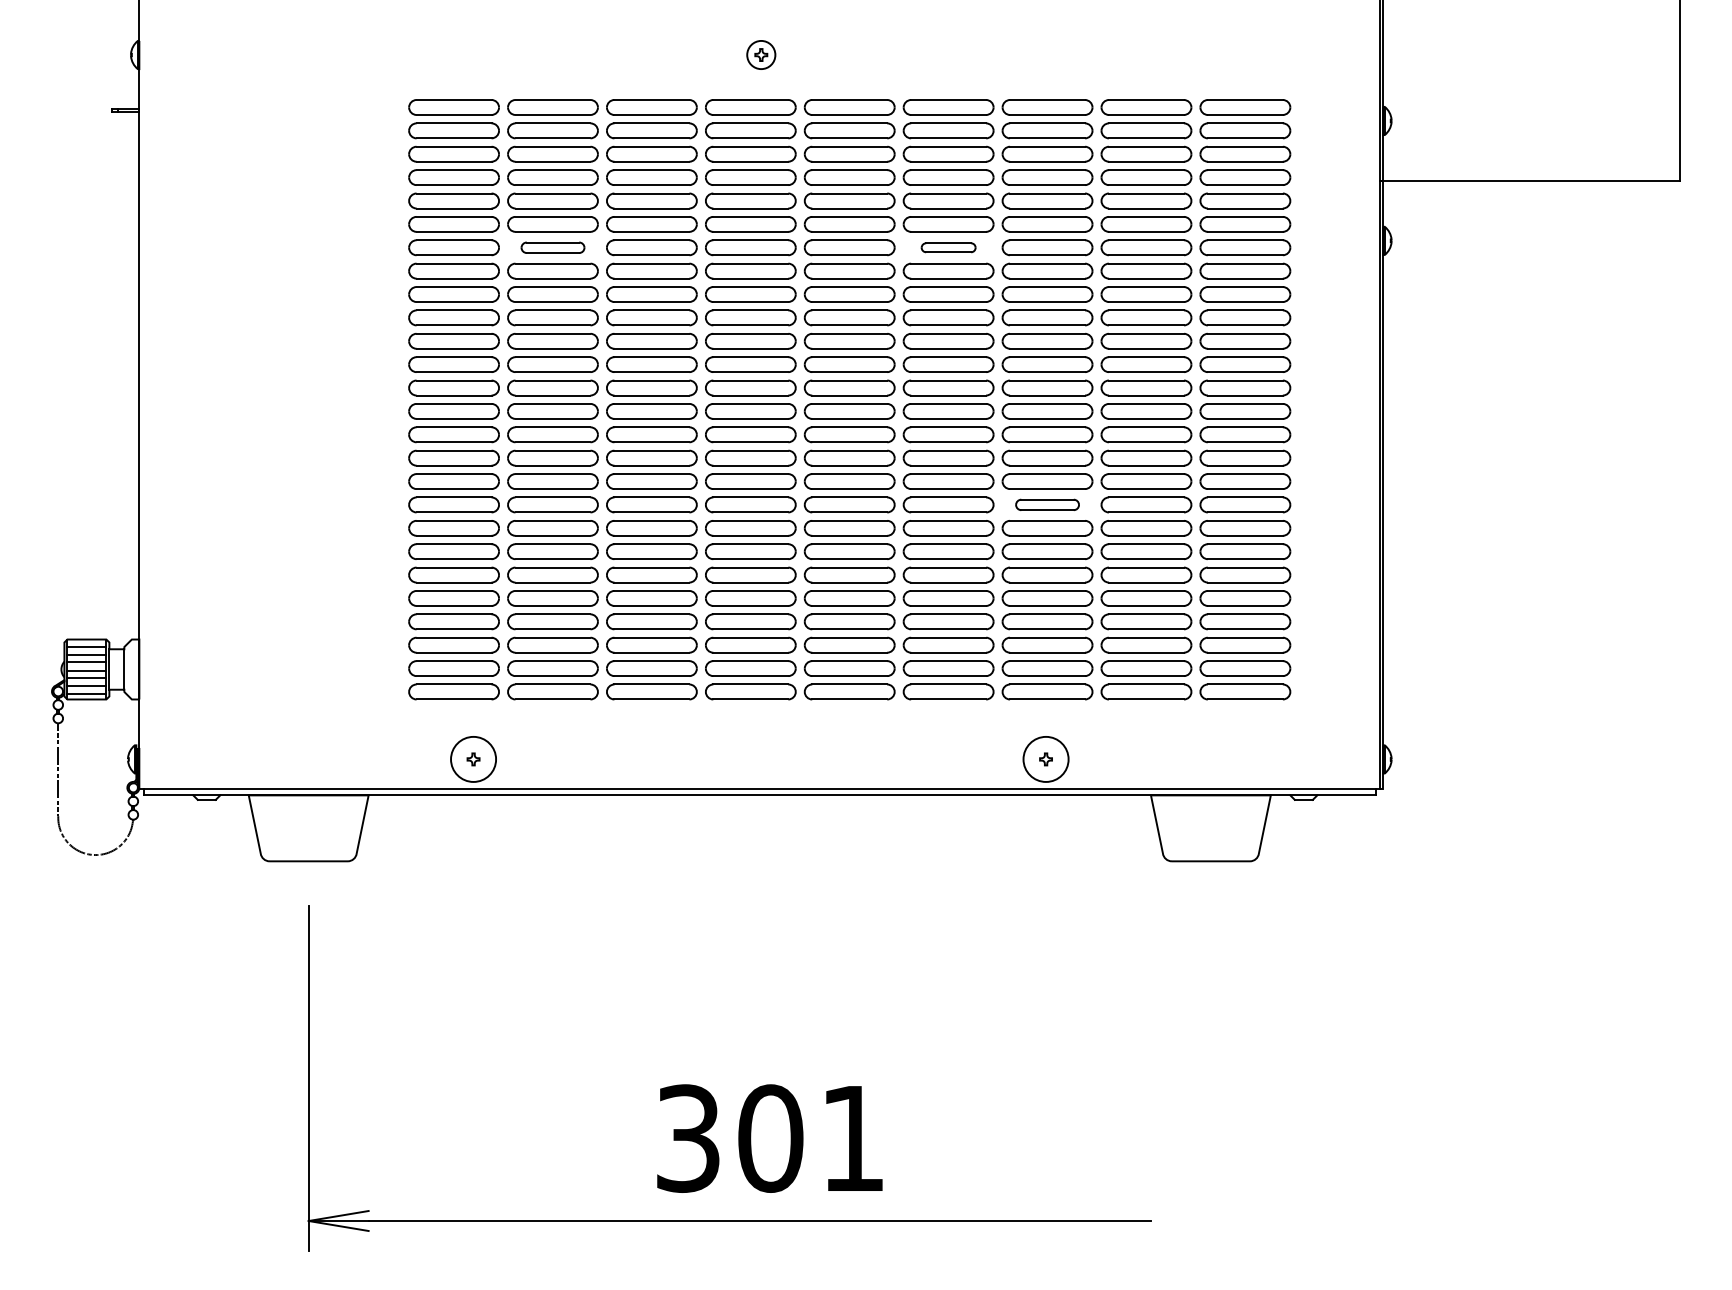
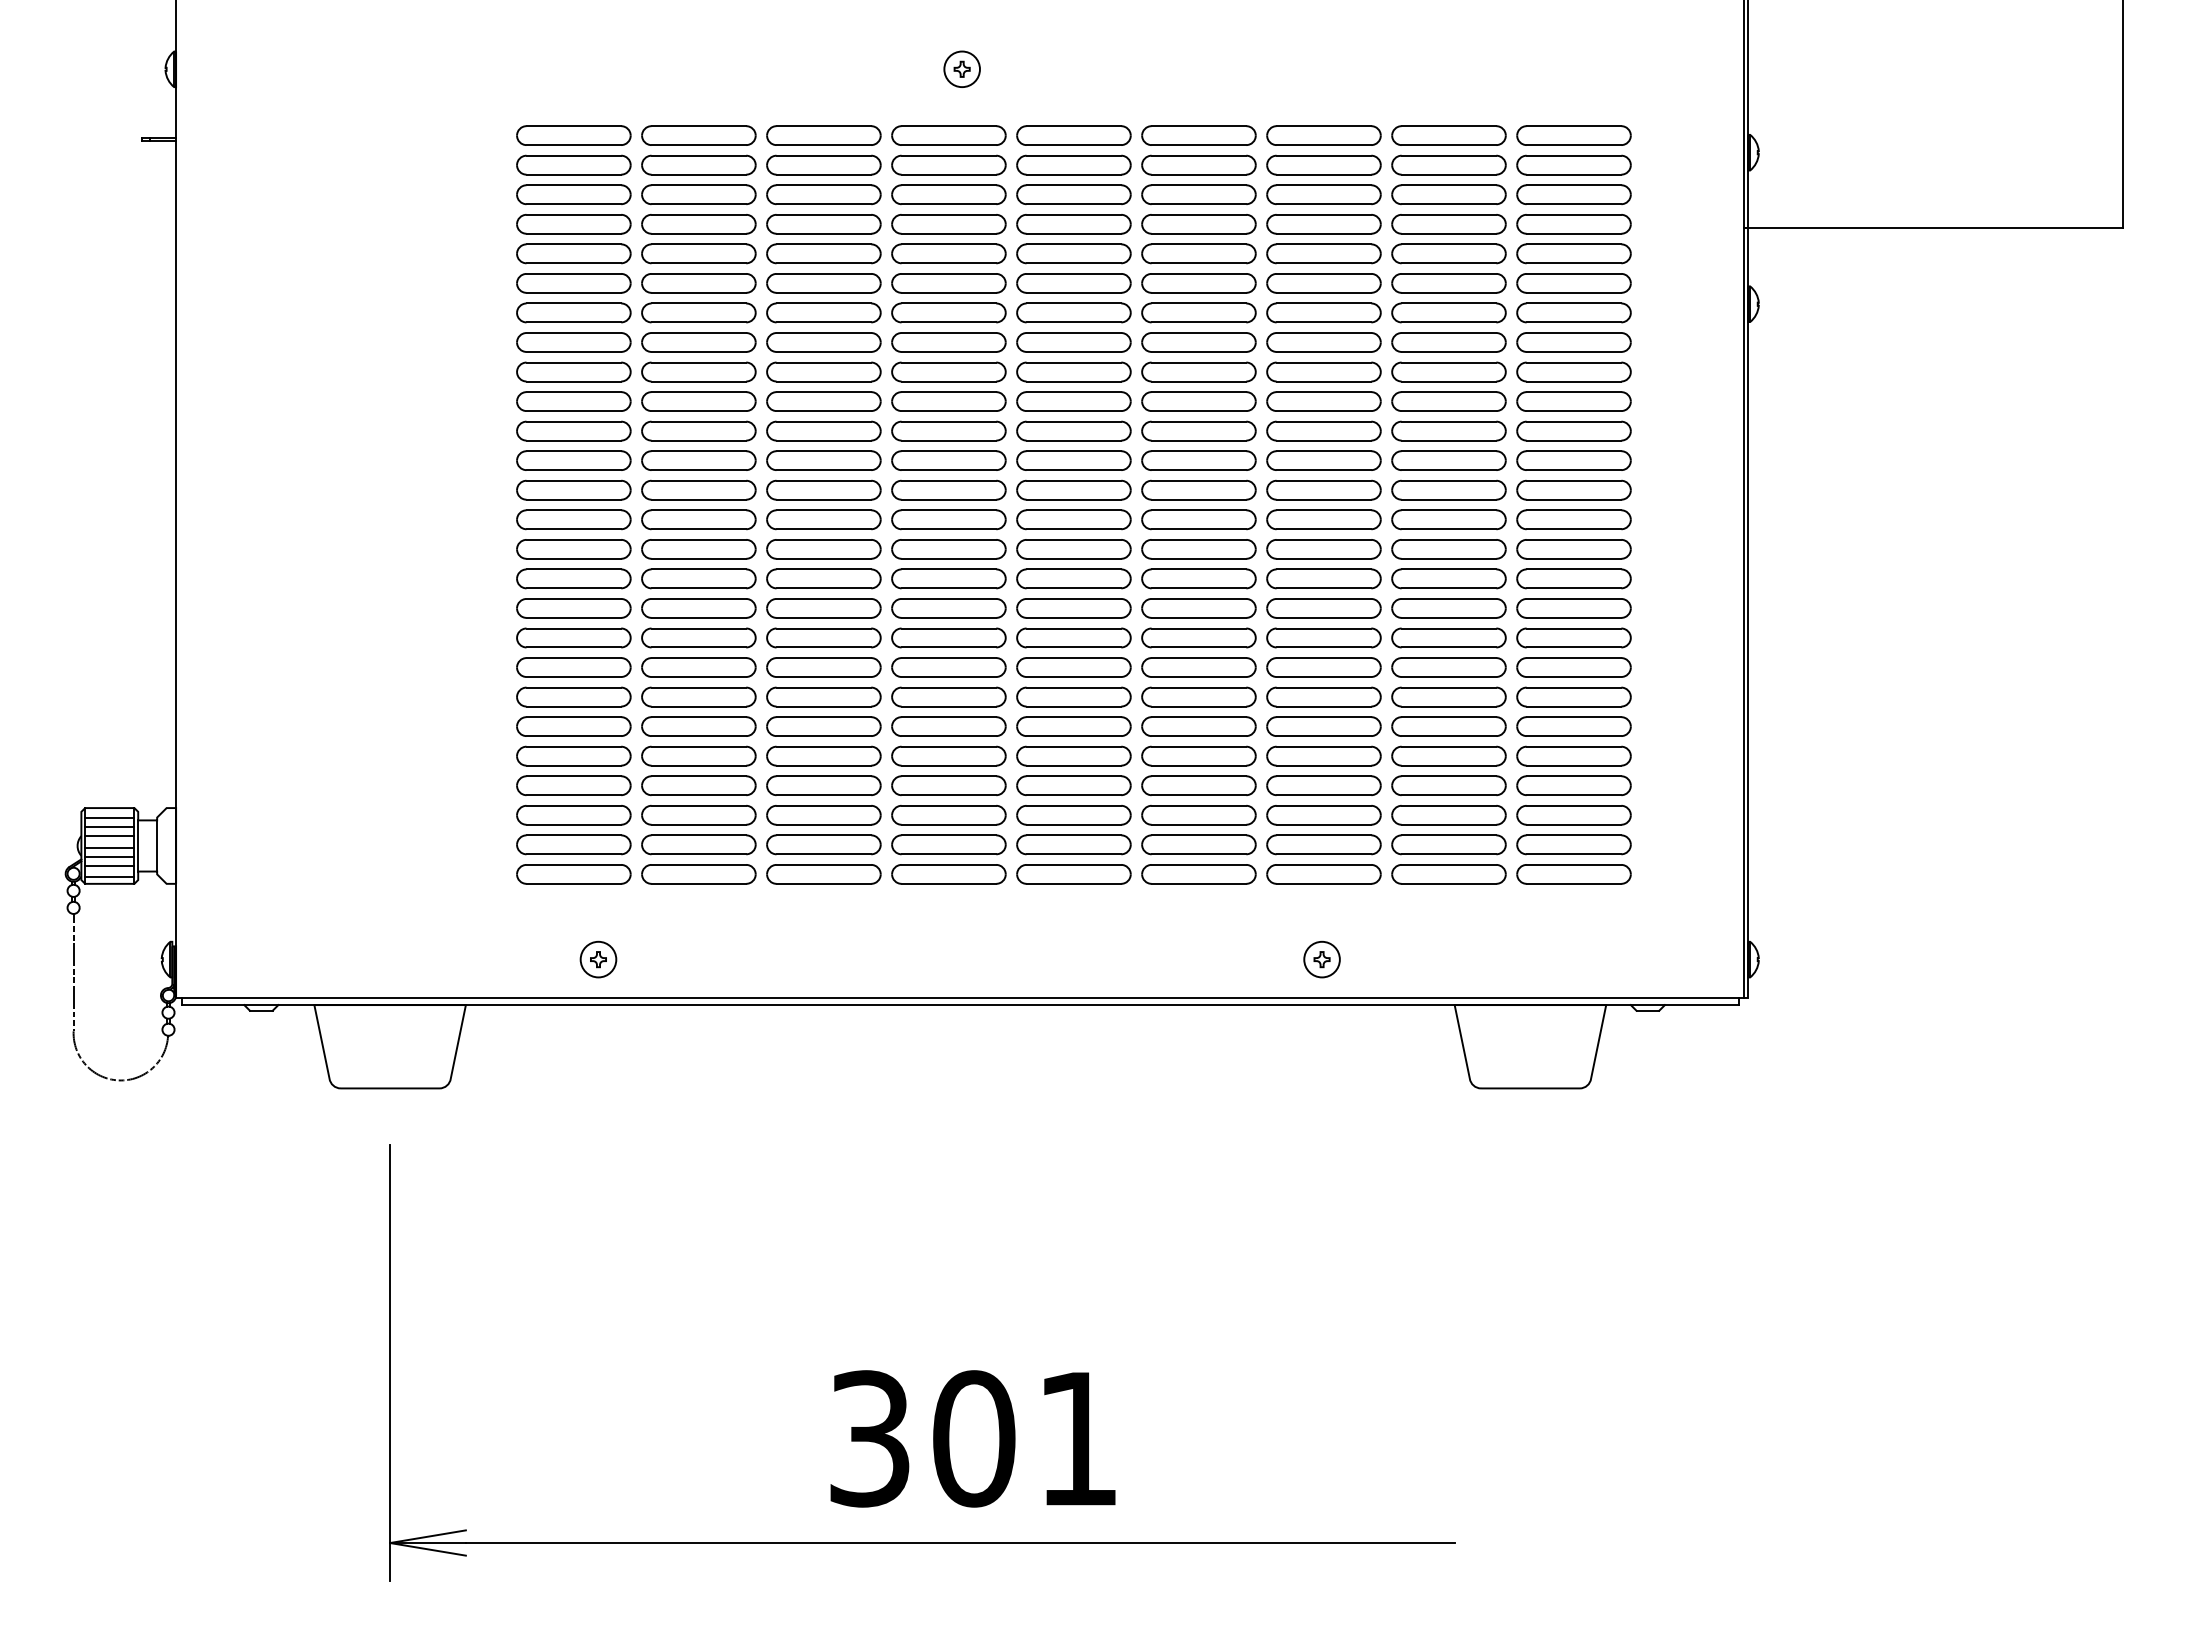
part: (552, 247) -> (698, 312), size x1.43
part: (948, 247) -> (1198, 312), size x1.67
part: (1047, 504) -> (1323, 637), size x1.43
circle: (473, 759) -> (598, 959), size x0.62
circle: (1045, 759) -> (1321, 959), size x0.62

